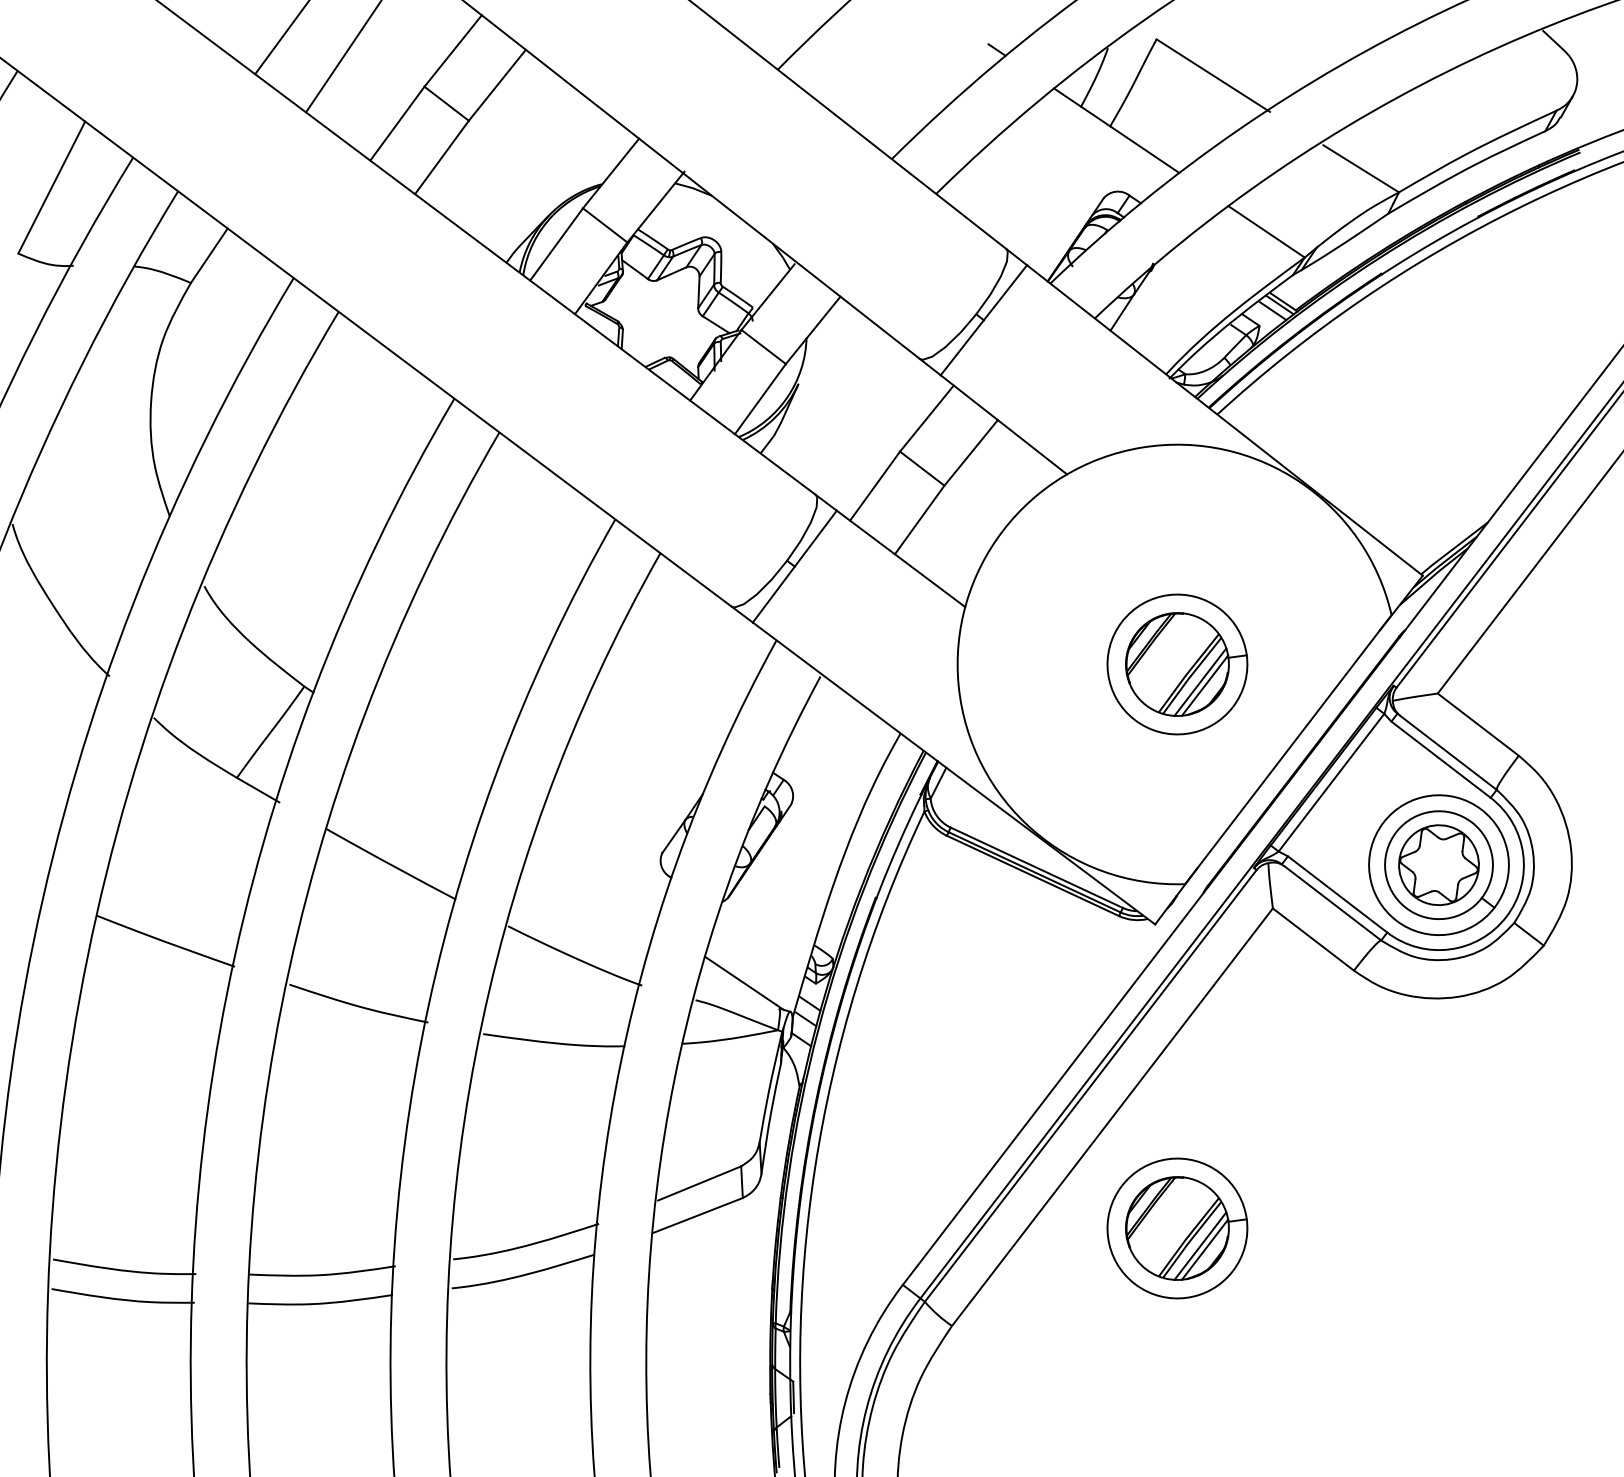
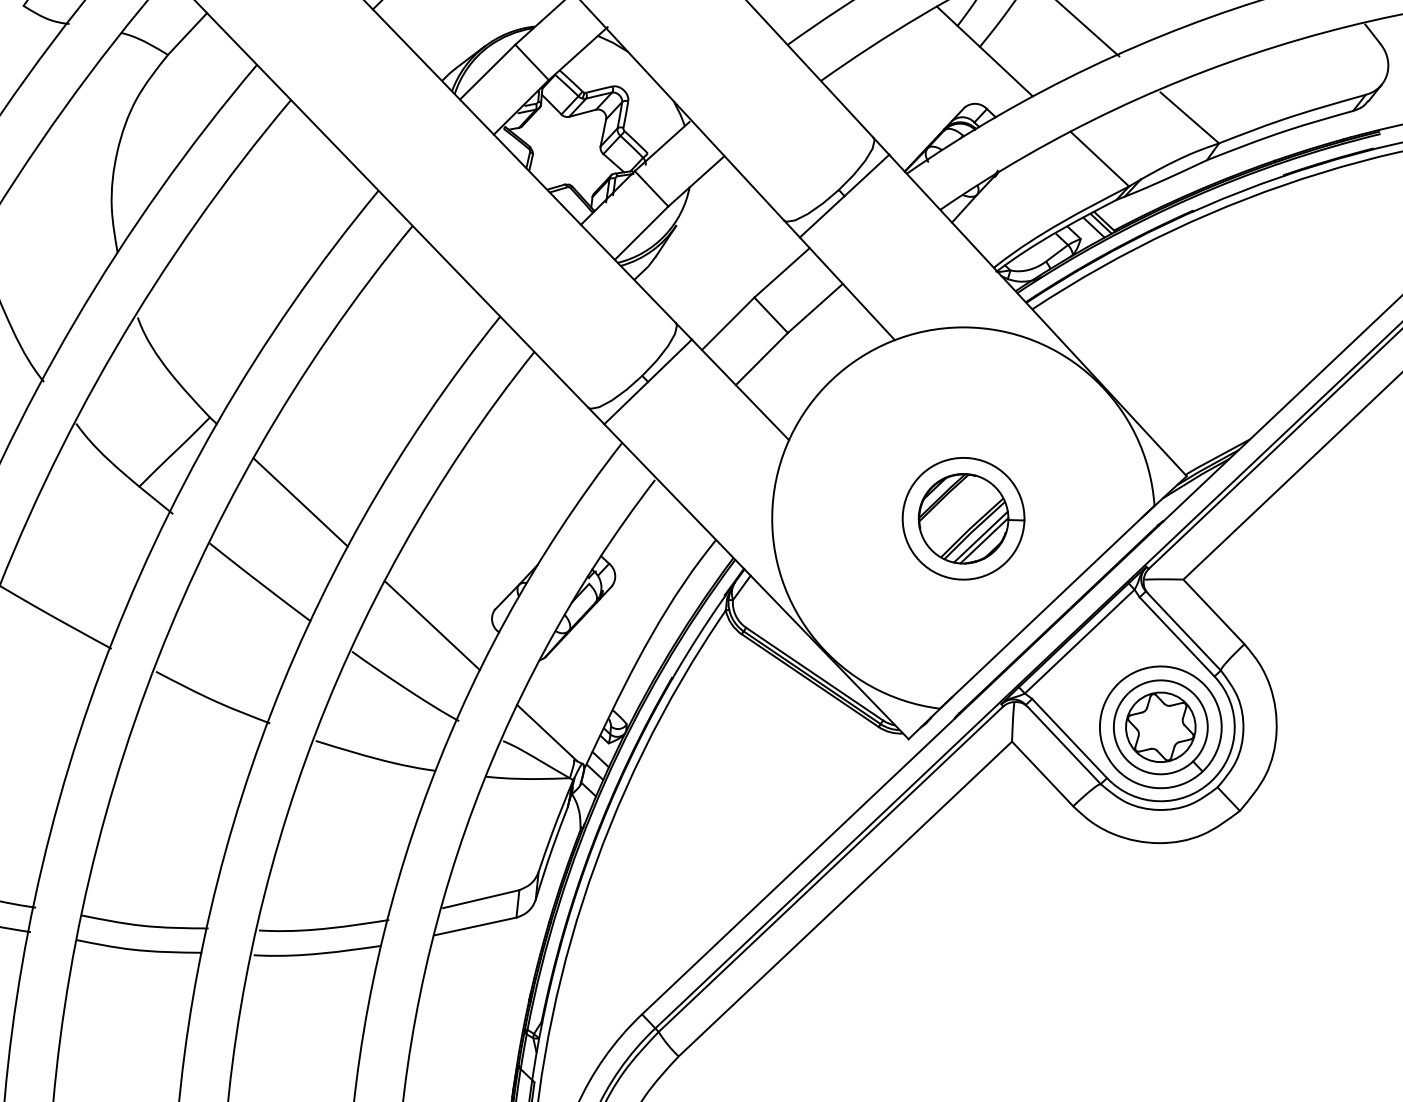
line: (422, 765) -> (300, 501), added
line: (594, 881) -> (432, 625), added
part: (1177, 1228) -> (885, 1003), removed

